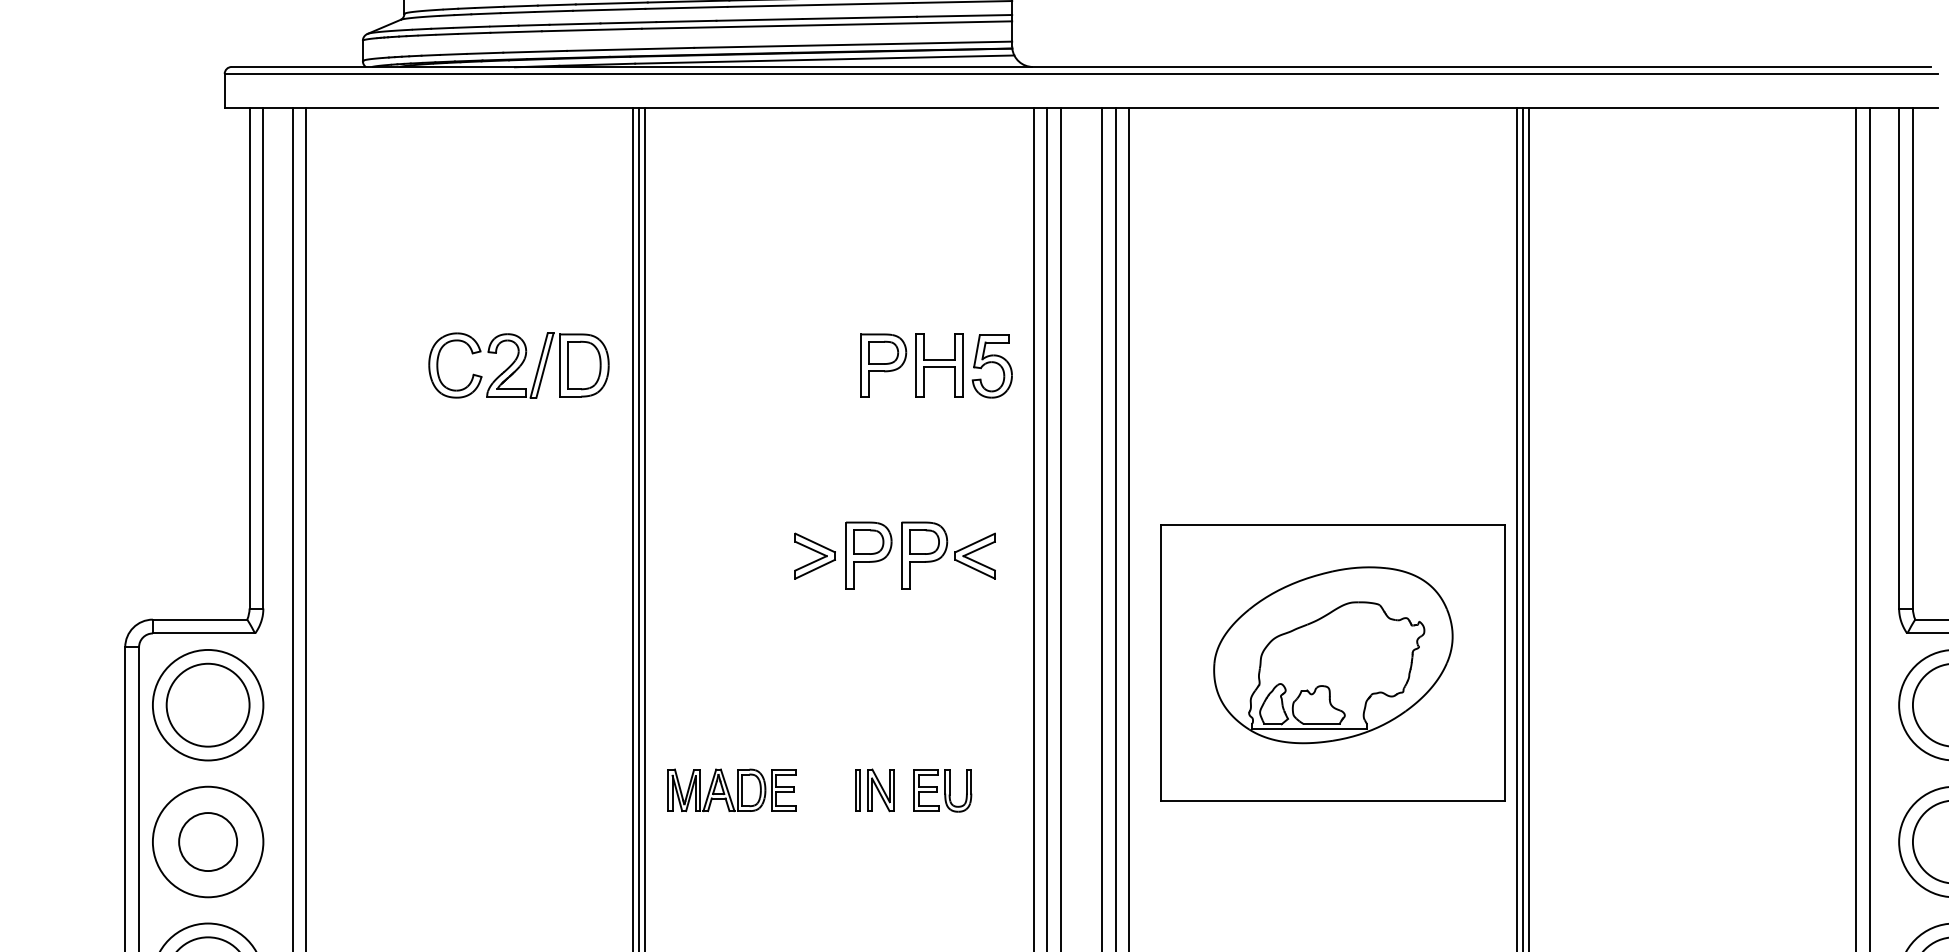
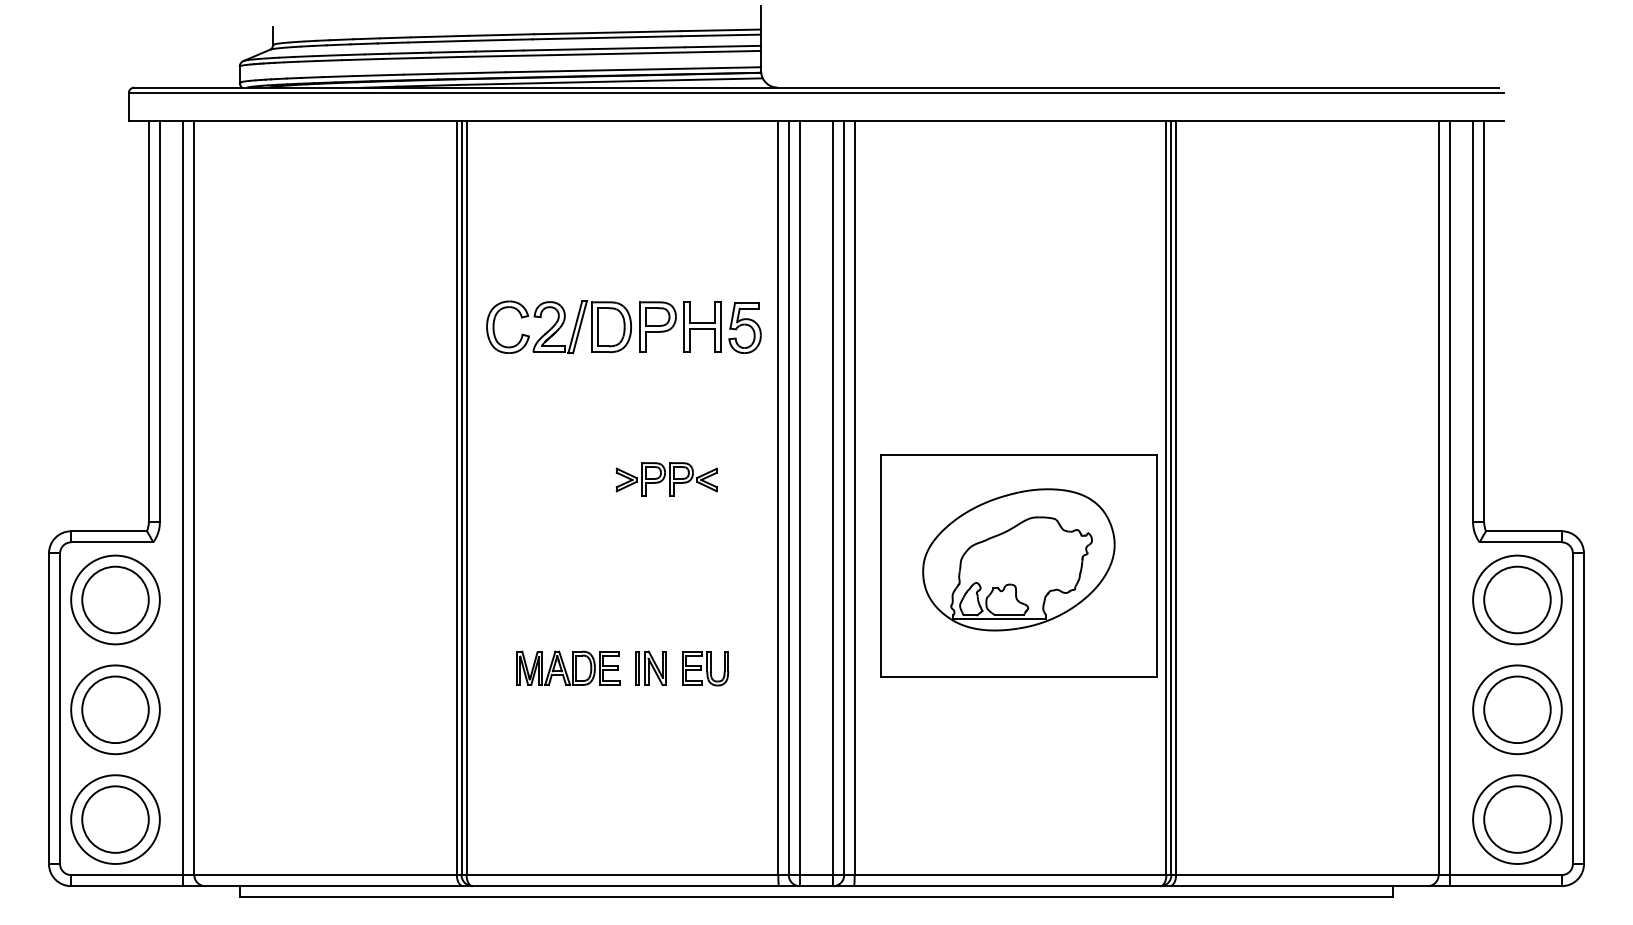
part: (518, 365) -> (558, 327), moved
part: (894, 555) -> (666, 479), size x0.62
part: (732, 789) -> (568, 667), moved
circle: (208, 841) -> (115, 709), size x1.43

